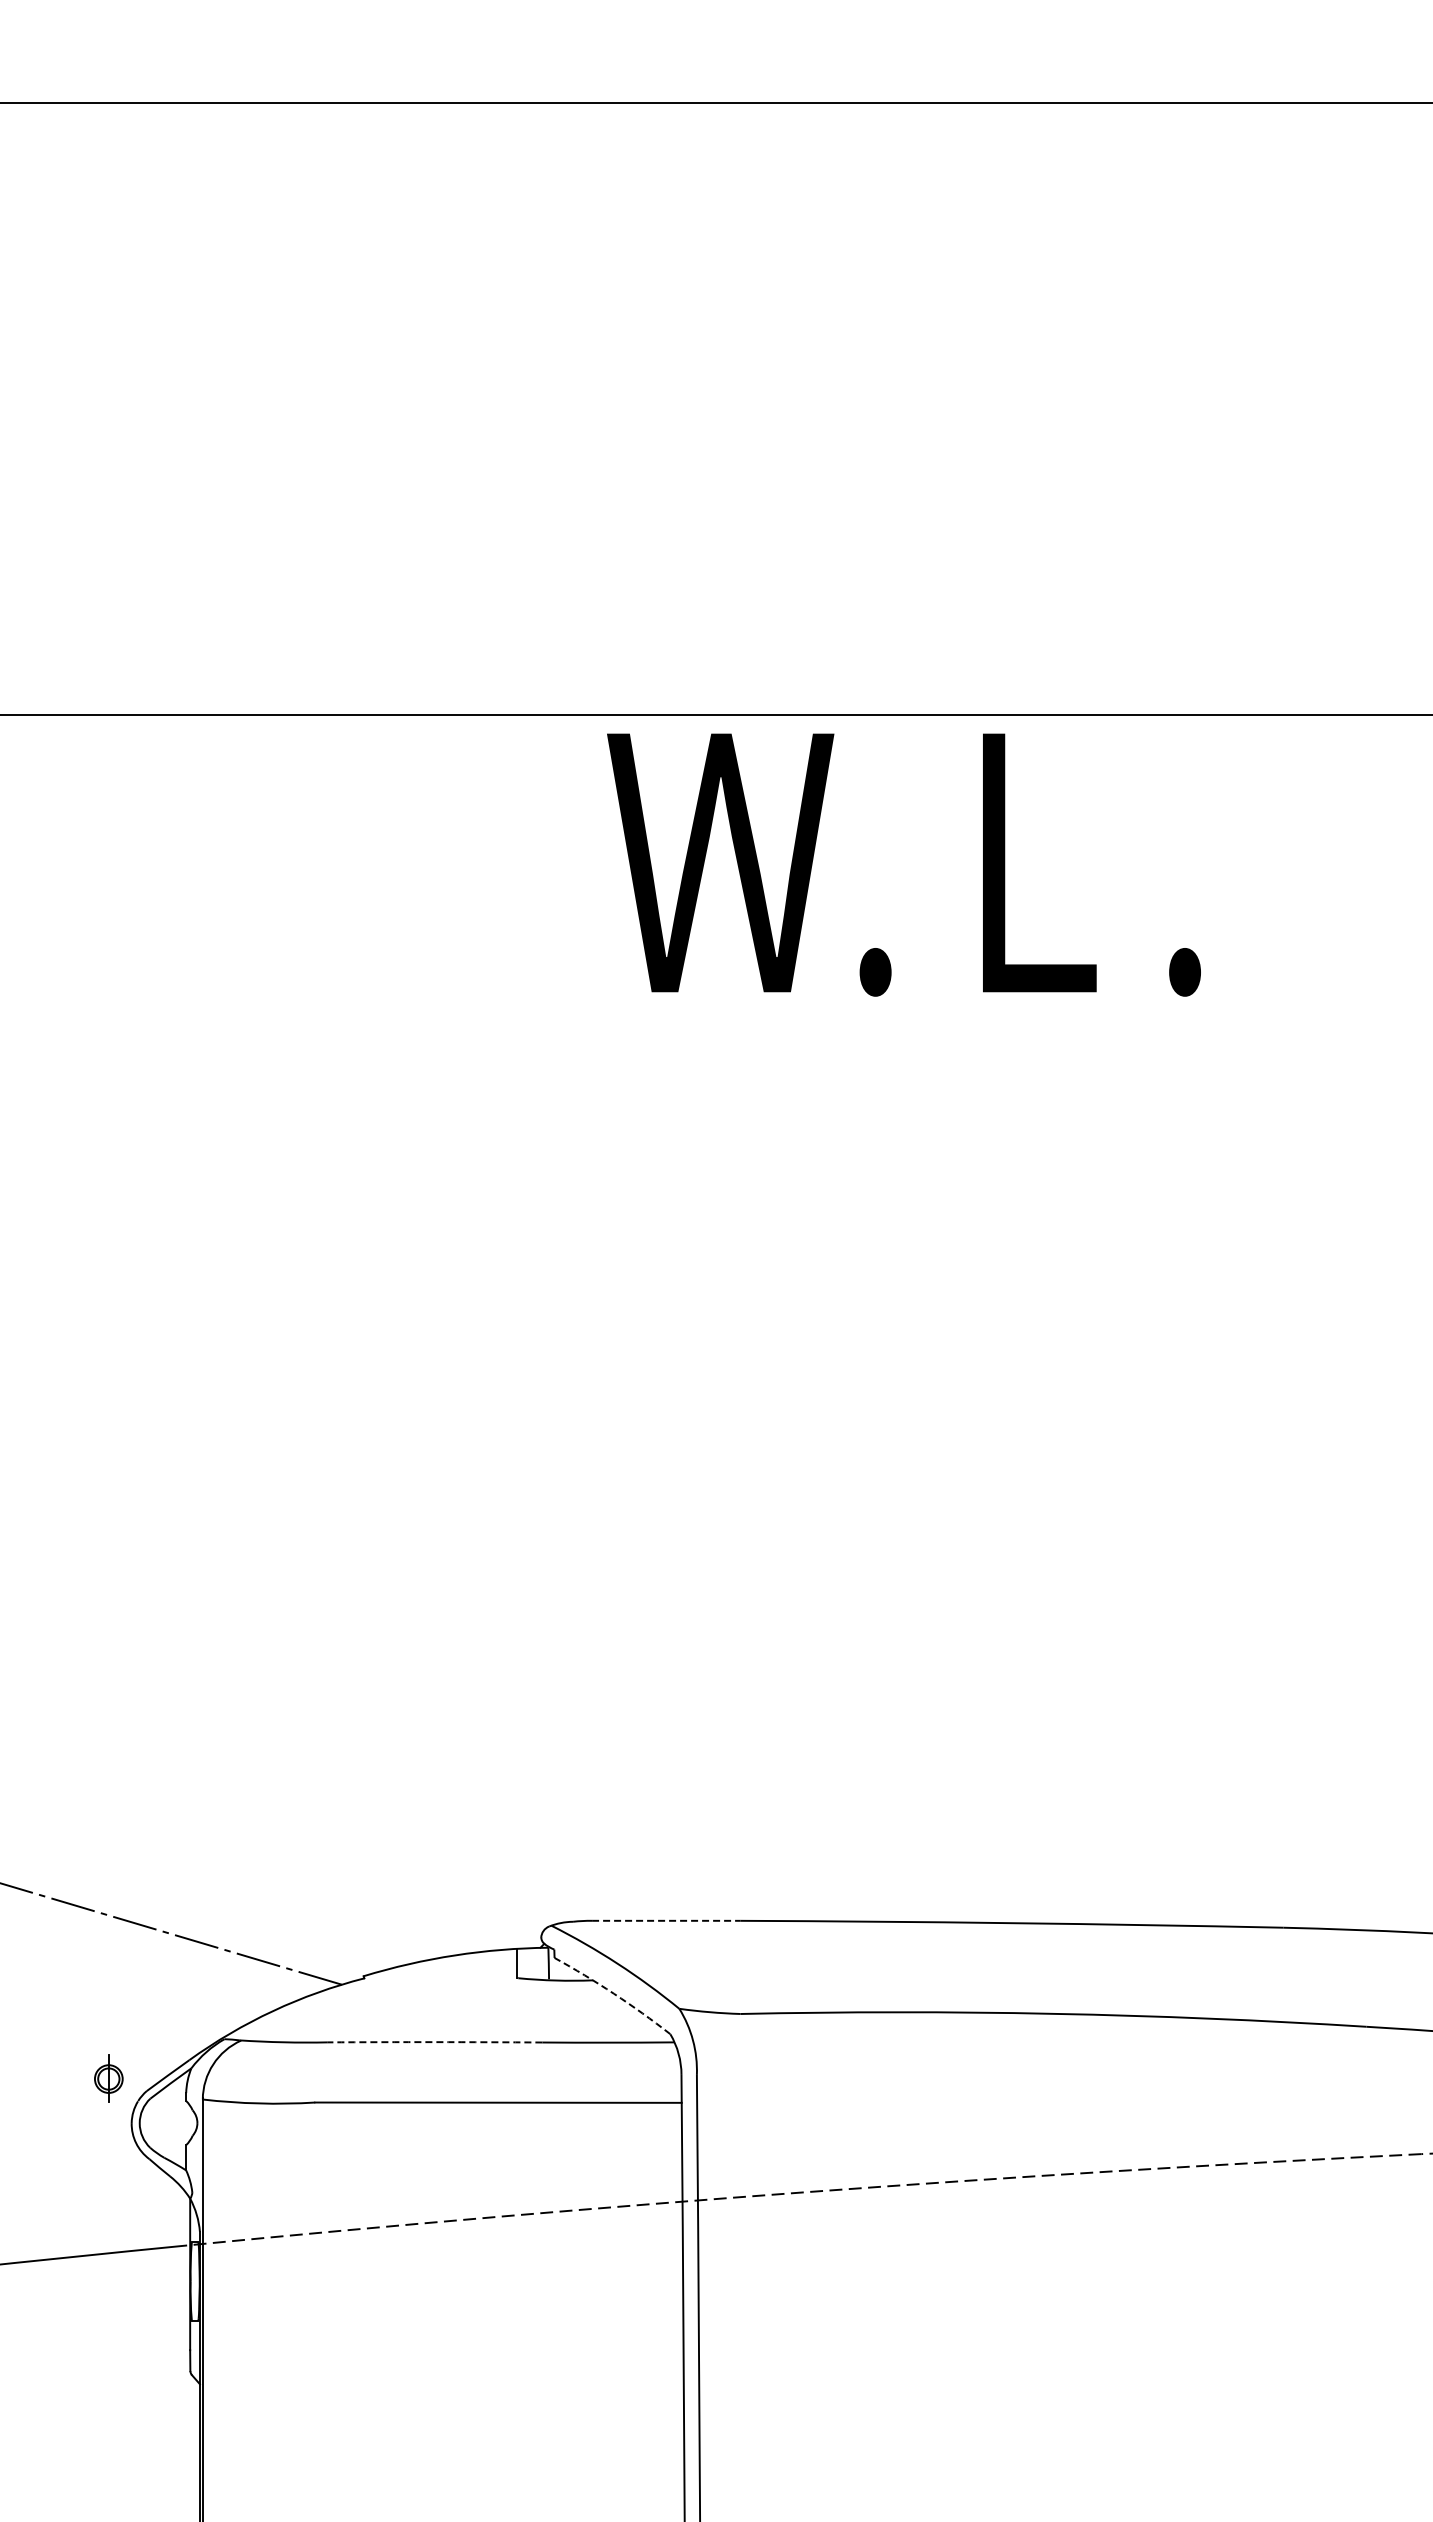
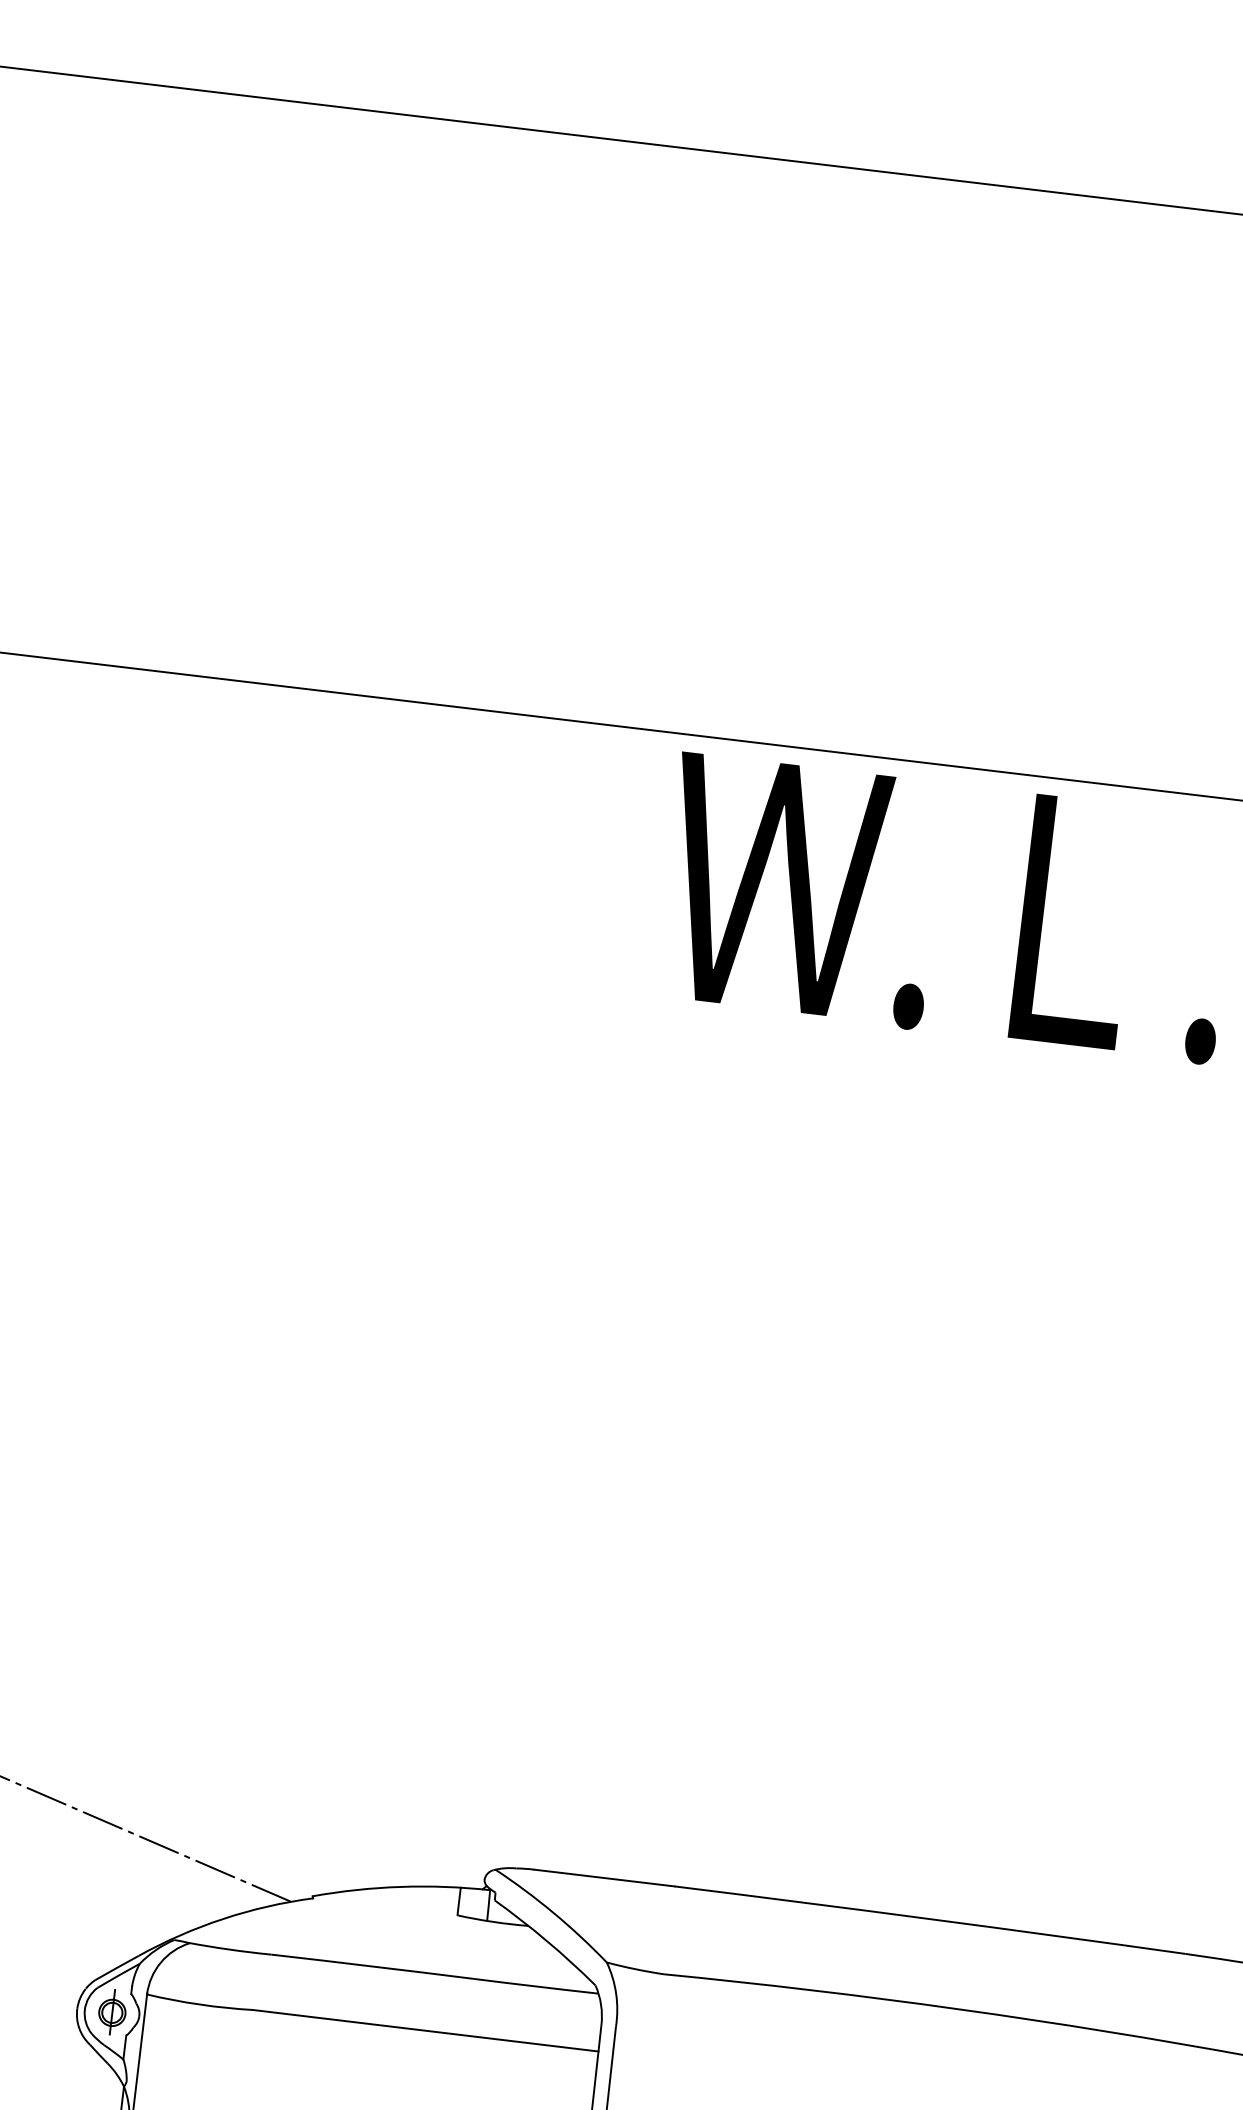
line: (666, 1920) -> (604, 1877), dashed -> solid
arc: (613, 1993) -> (546, 1940), dashed -> solid
arc: (435, 2042) -> (373, 1966), dashed -> solid
part: (108, 2078) -> (112, 2012), moved

